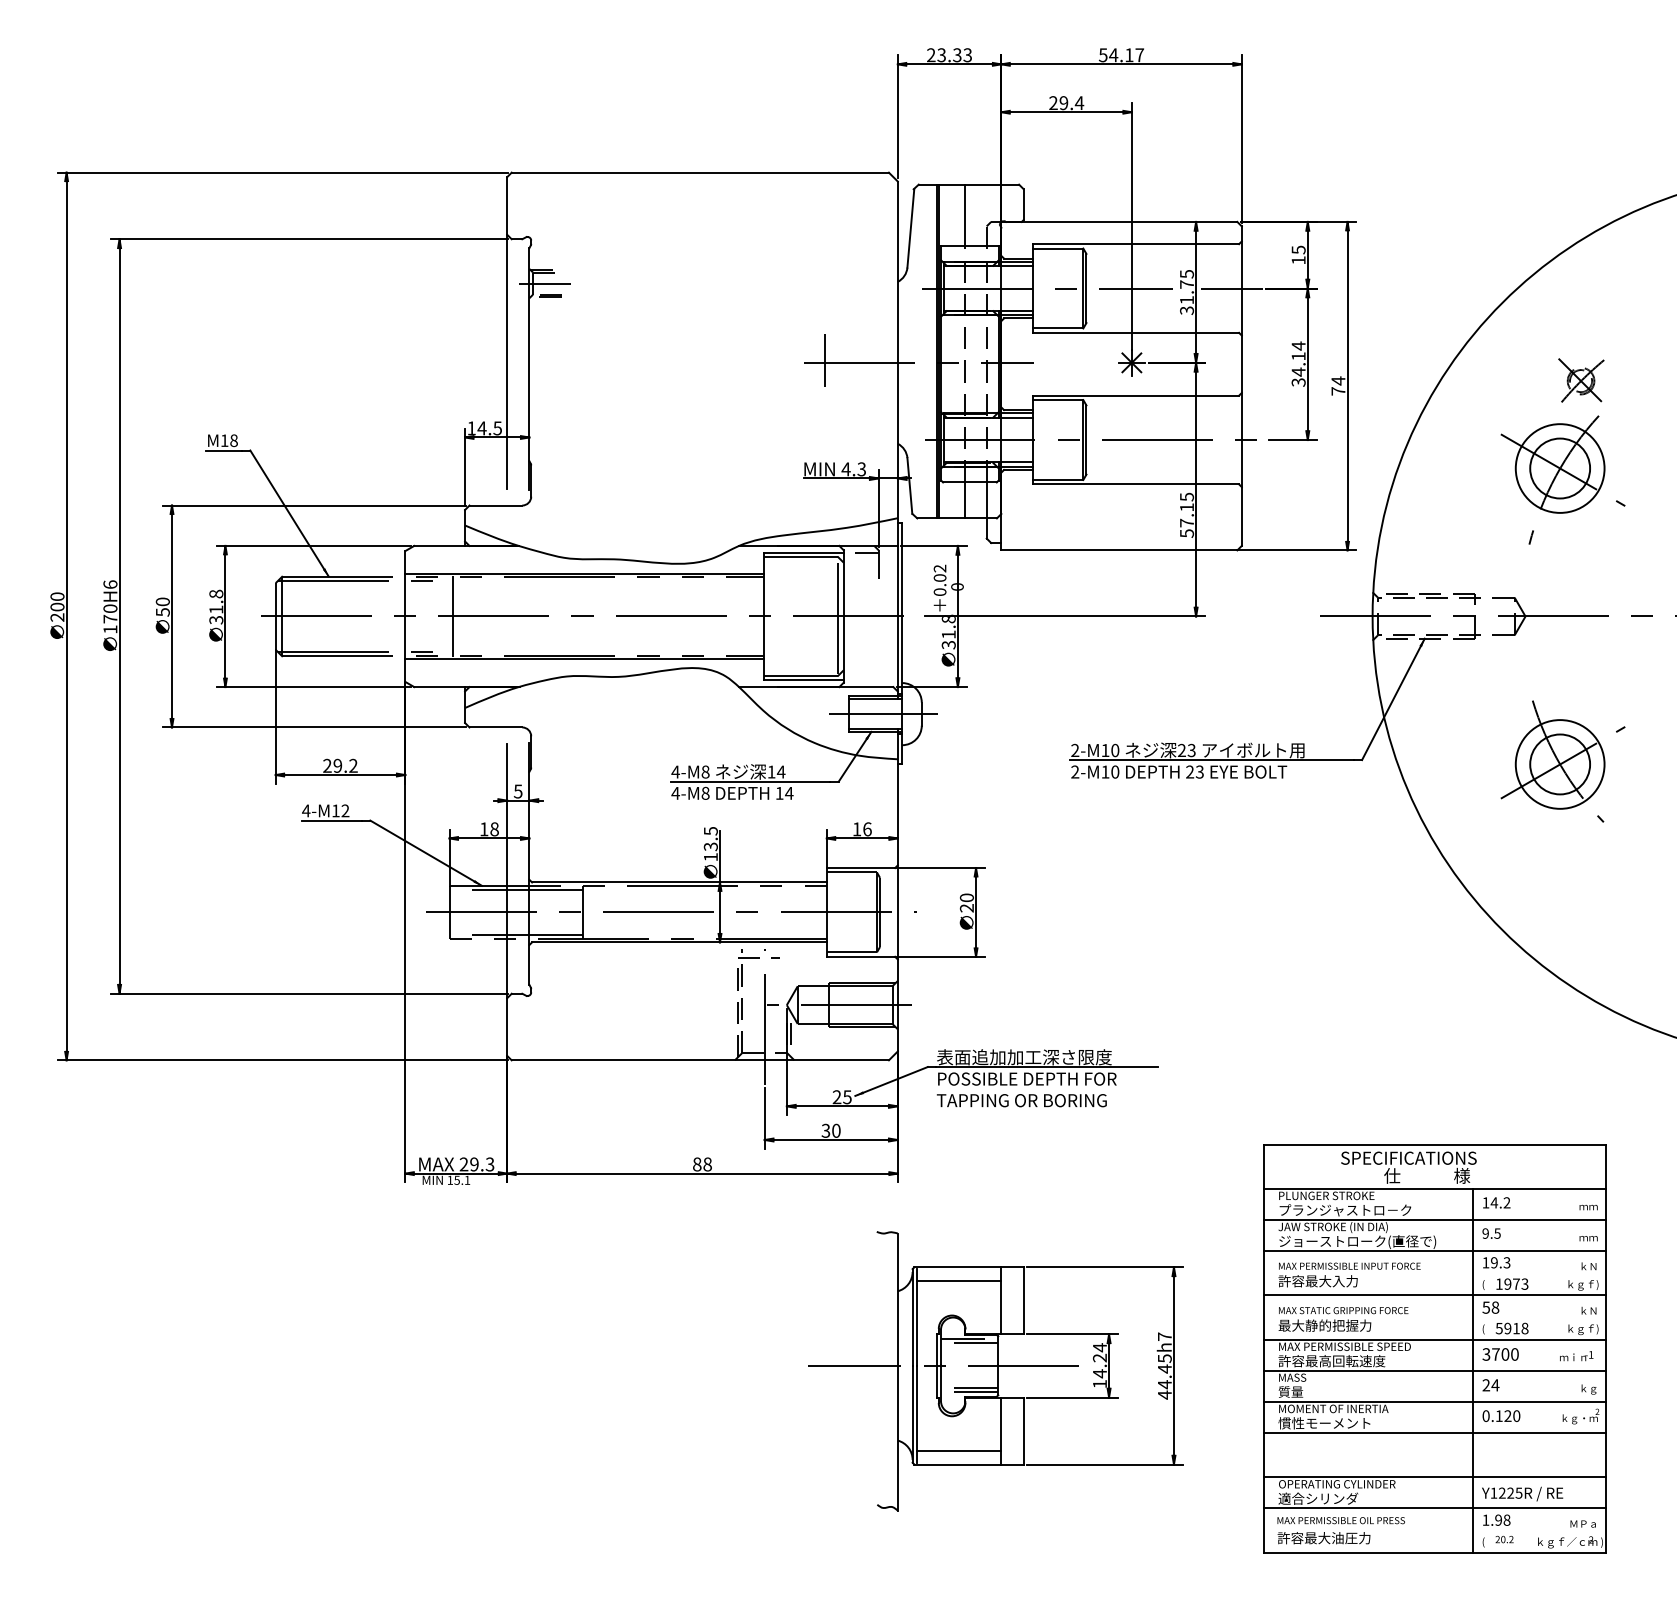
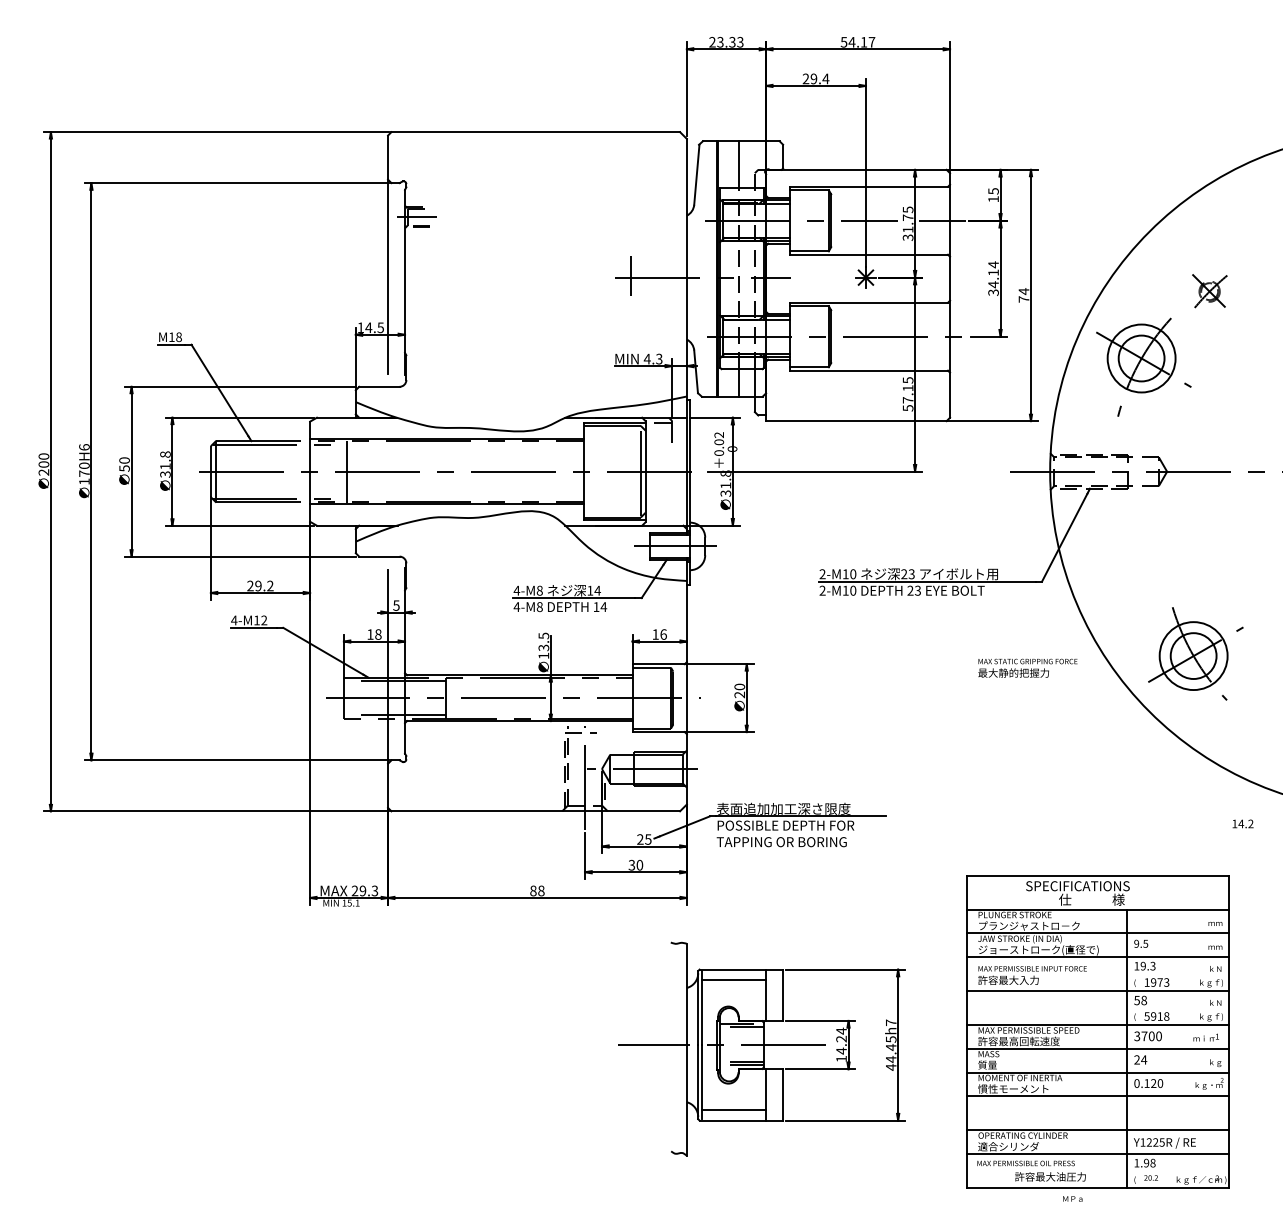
part: (1562, 479) -> (1143, 366), moved
part: (1562, 761) -> (1195, 653), moved
text: (1496, 1202) -> (1242, 823), moved
text: (1343, 1319) -> (1027, 668), moved
text: (1582, 1523) -> (1072, 1198), moved
text: (1323, 1538) -> (1050, 1177), moved

